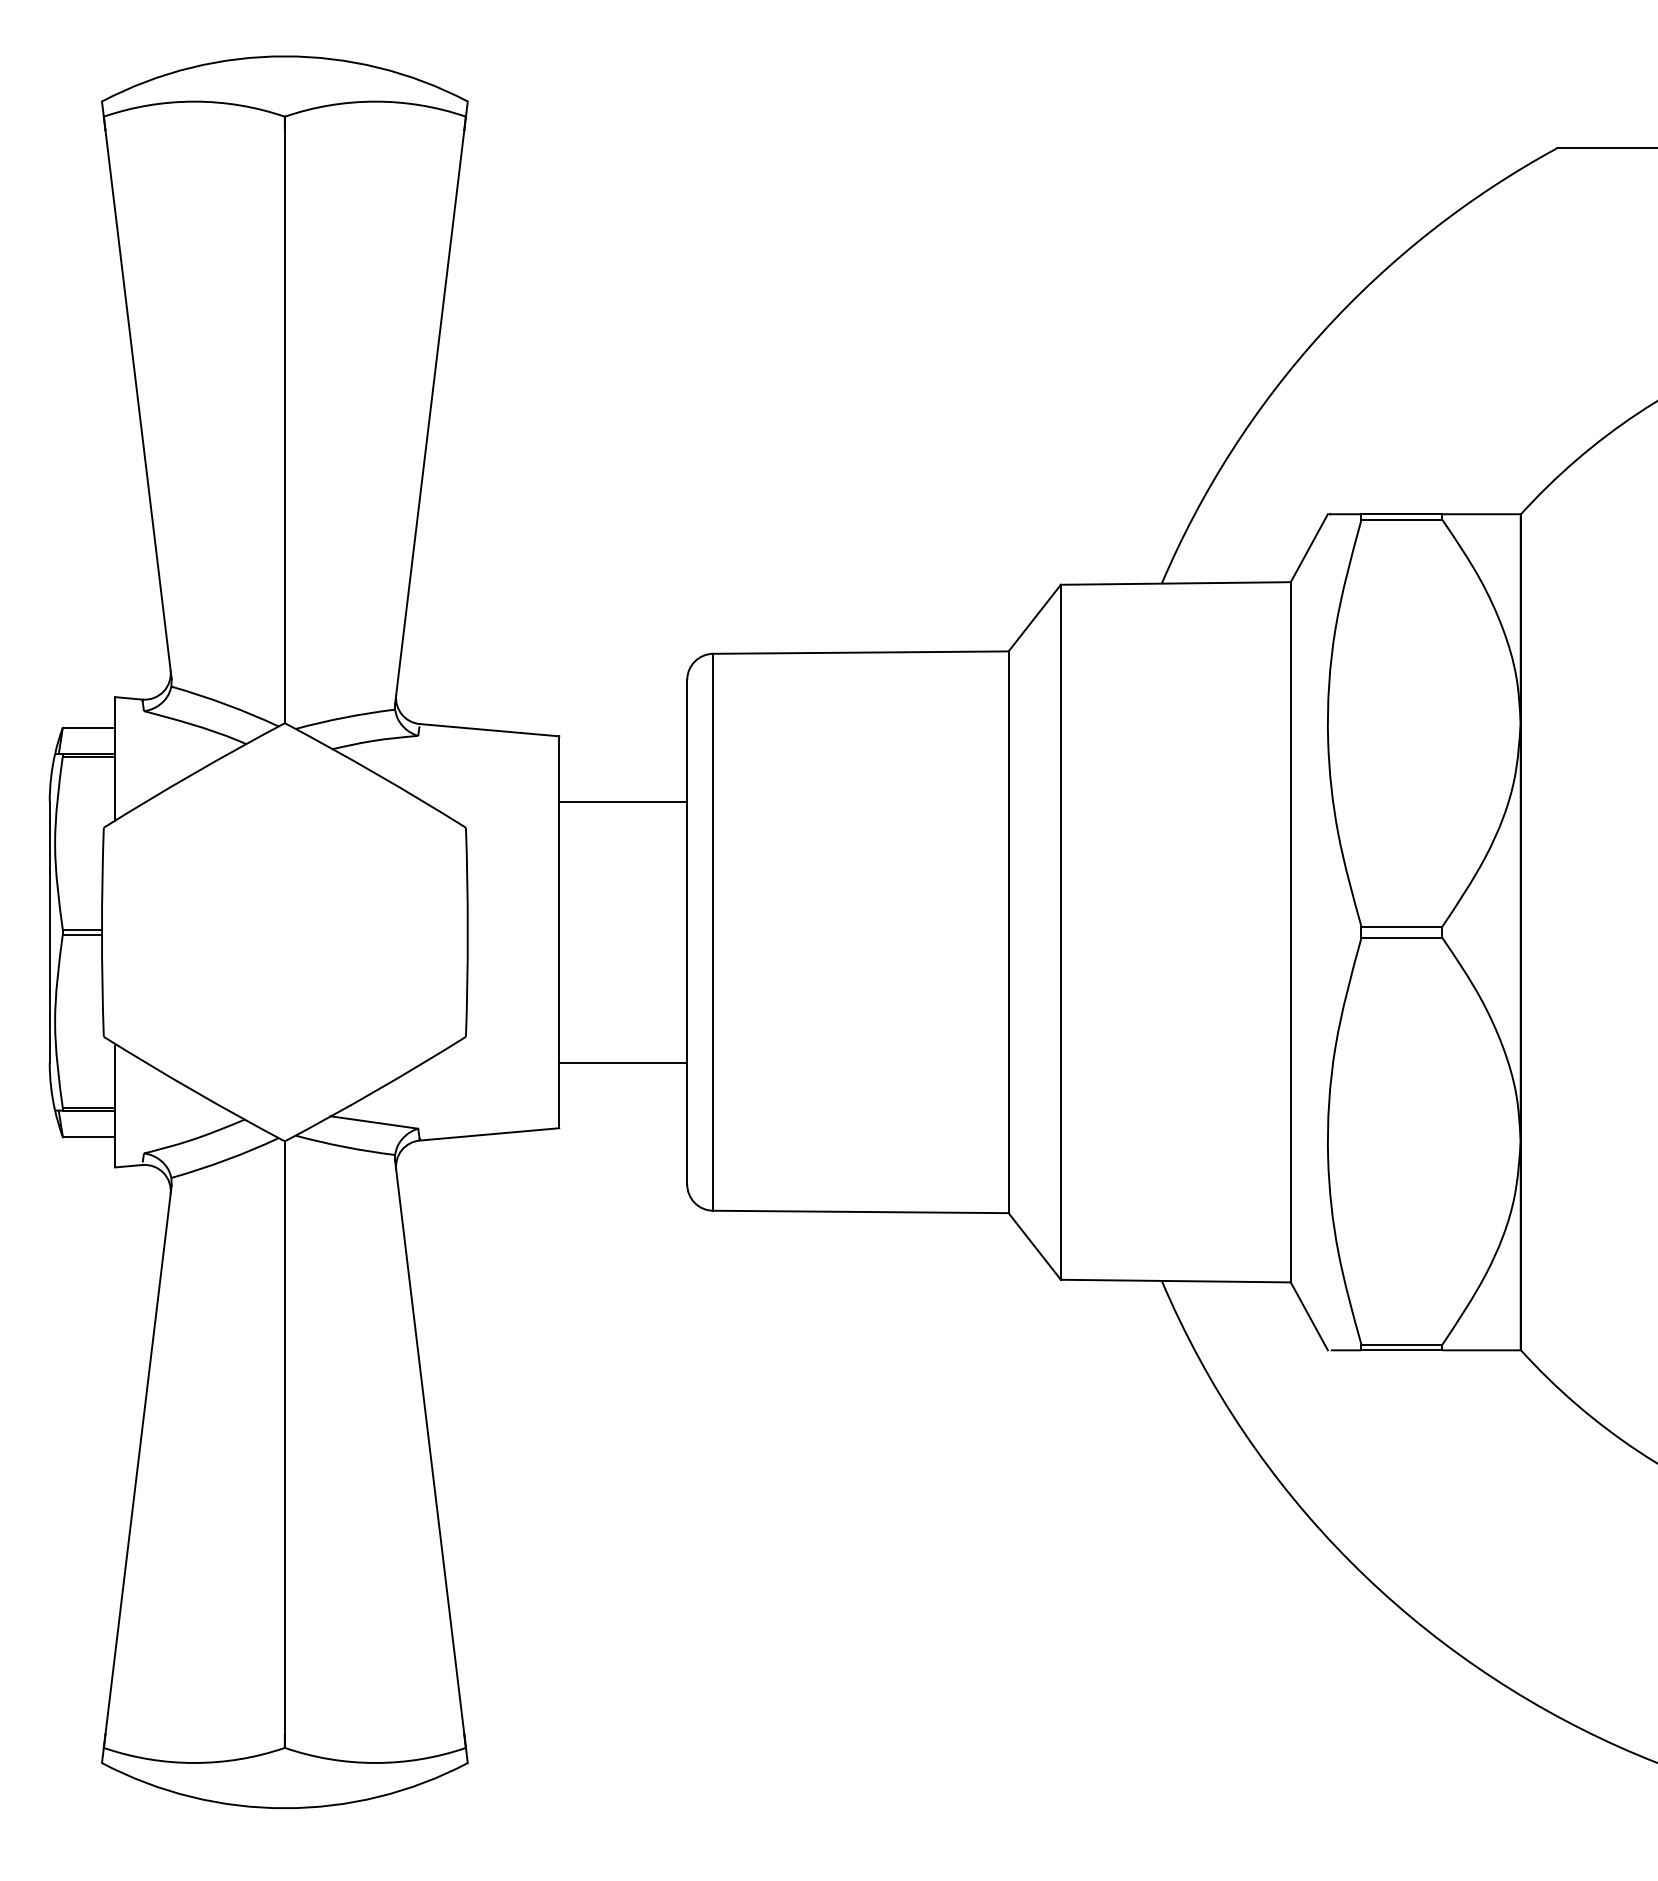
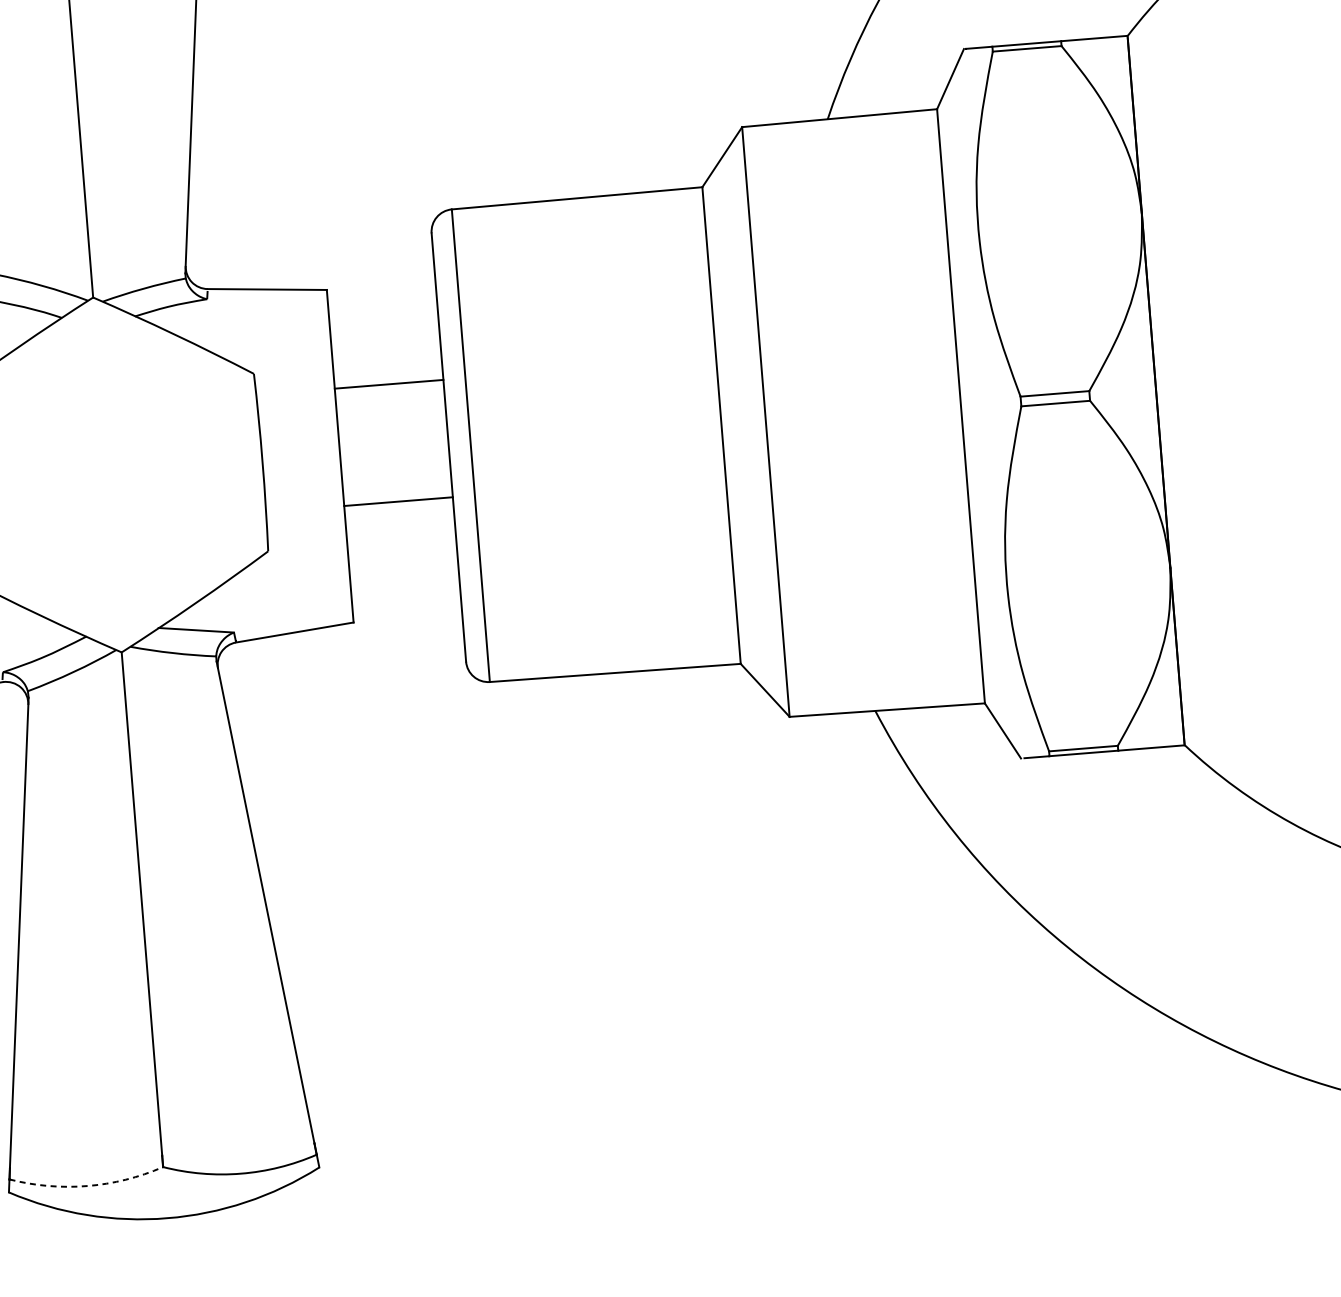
line: (623, 801) -> (389, 384), moved
line: (623, 1062) -> (398, 501), moved
arc: (194, 1762) -> (87, 1185), solid -> dashed

